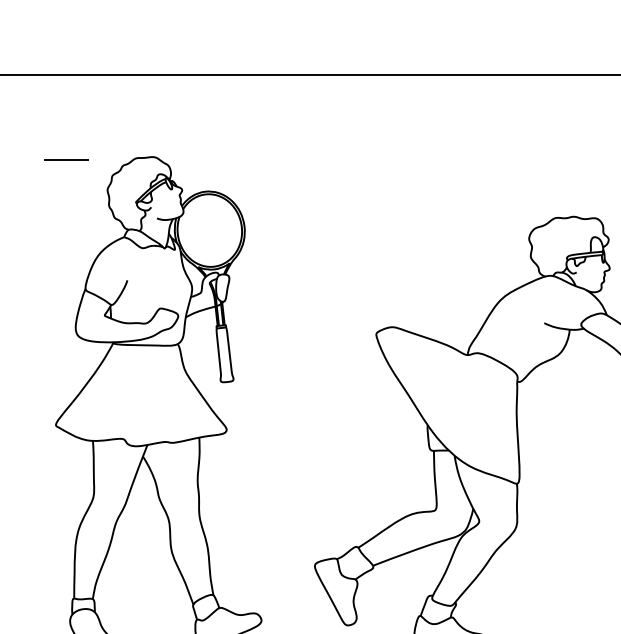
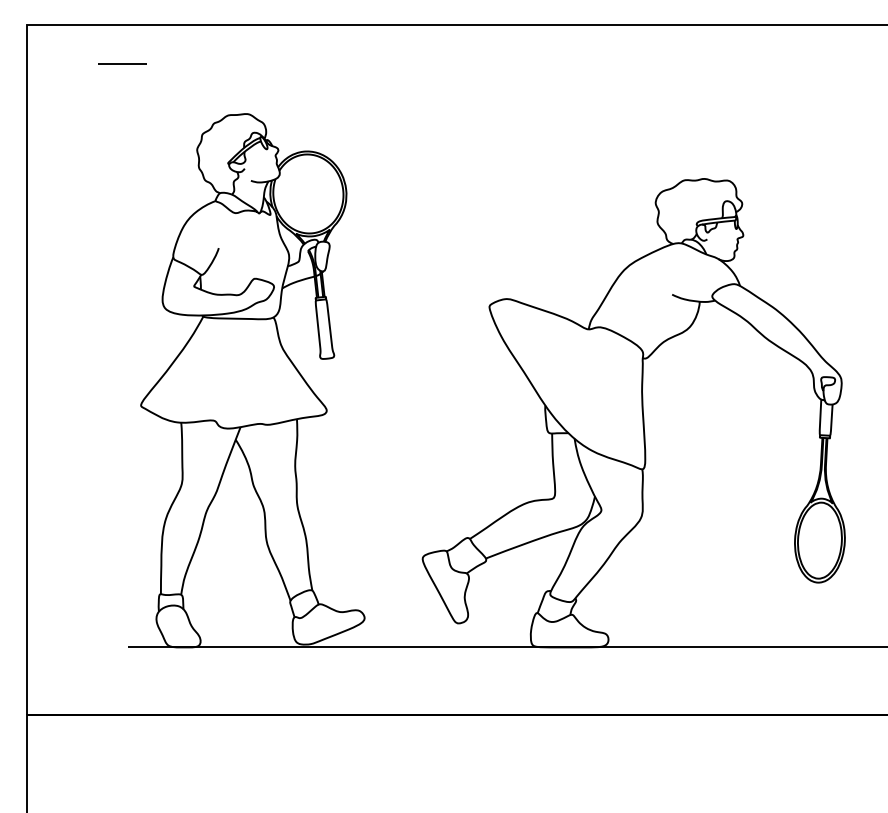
line: (66, 159) -> (122, 63), moved

